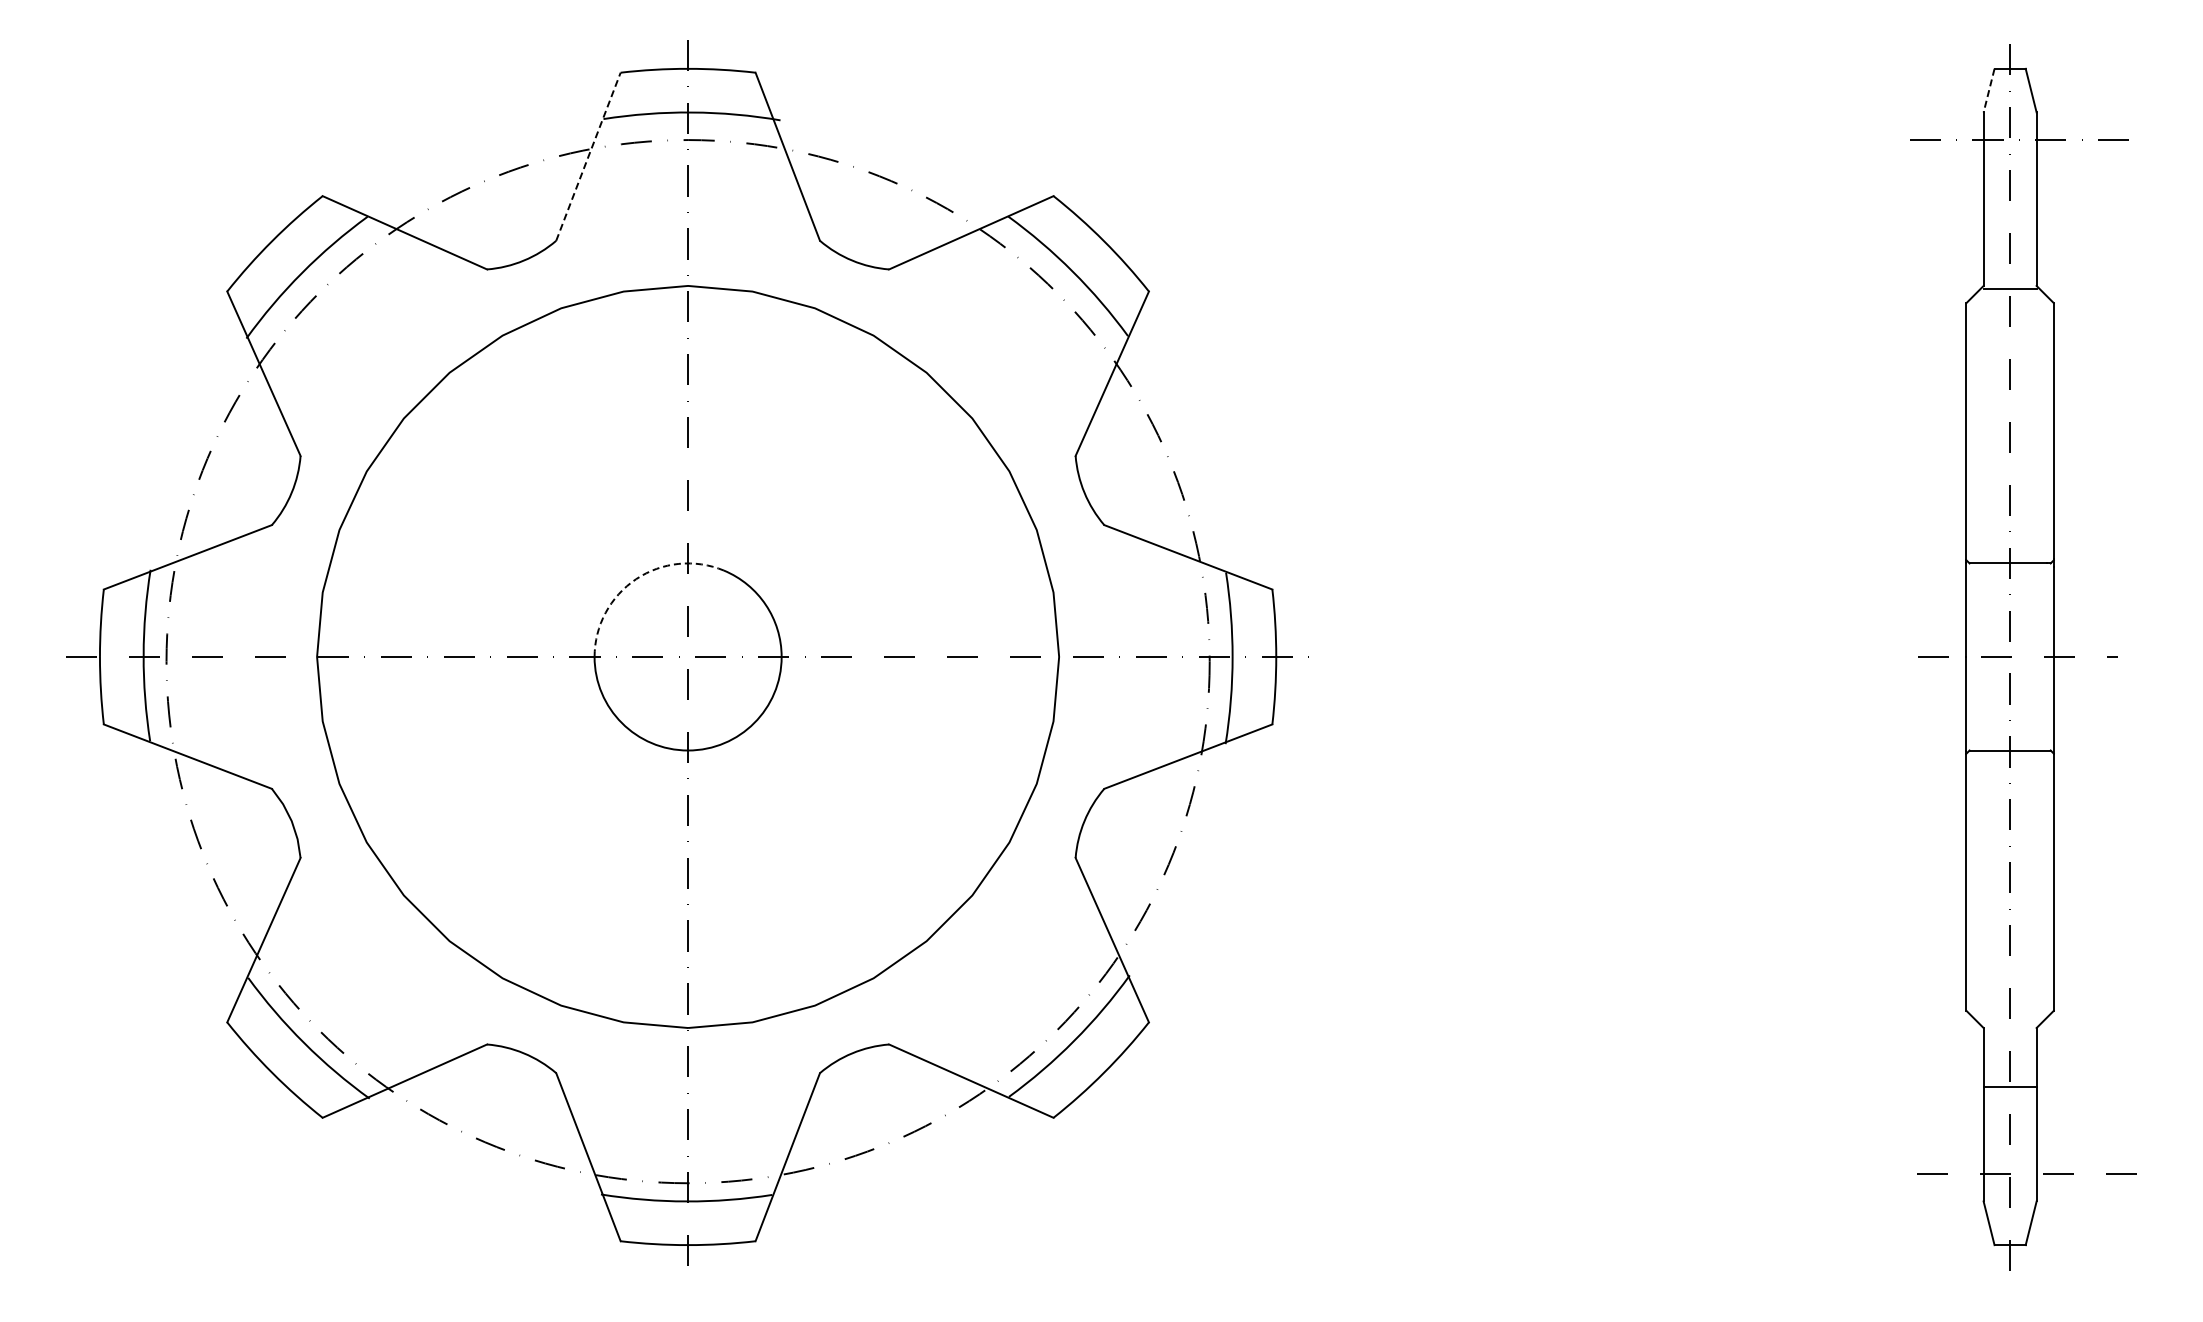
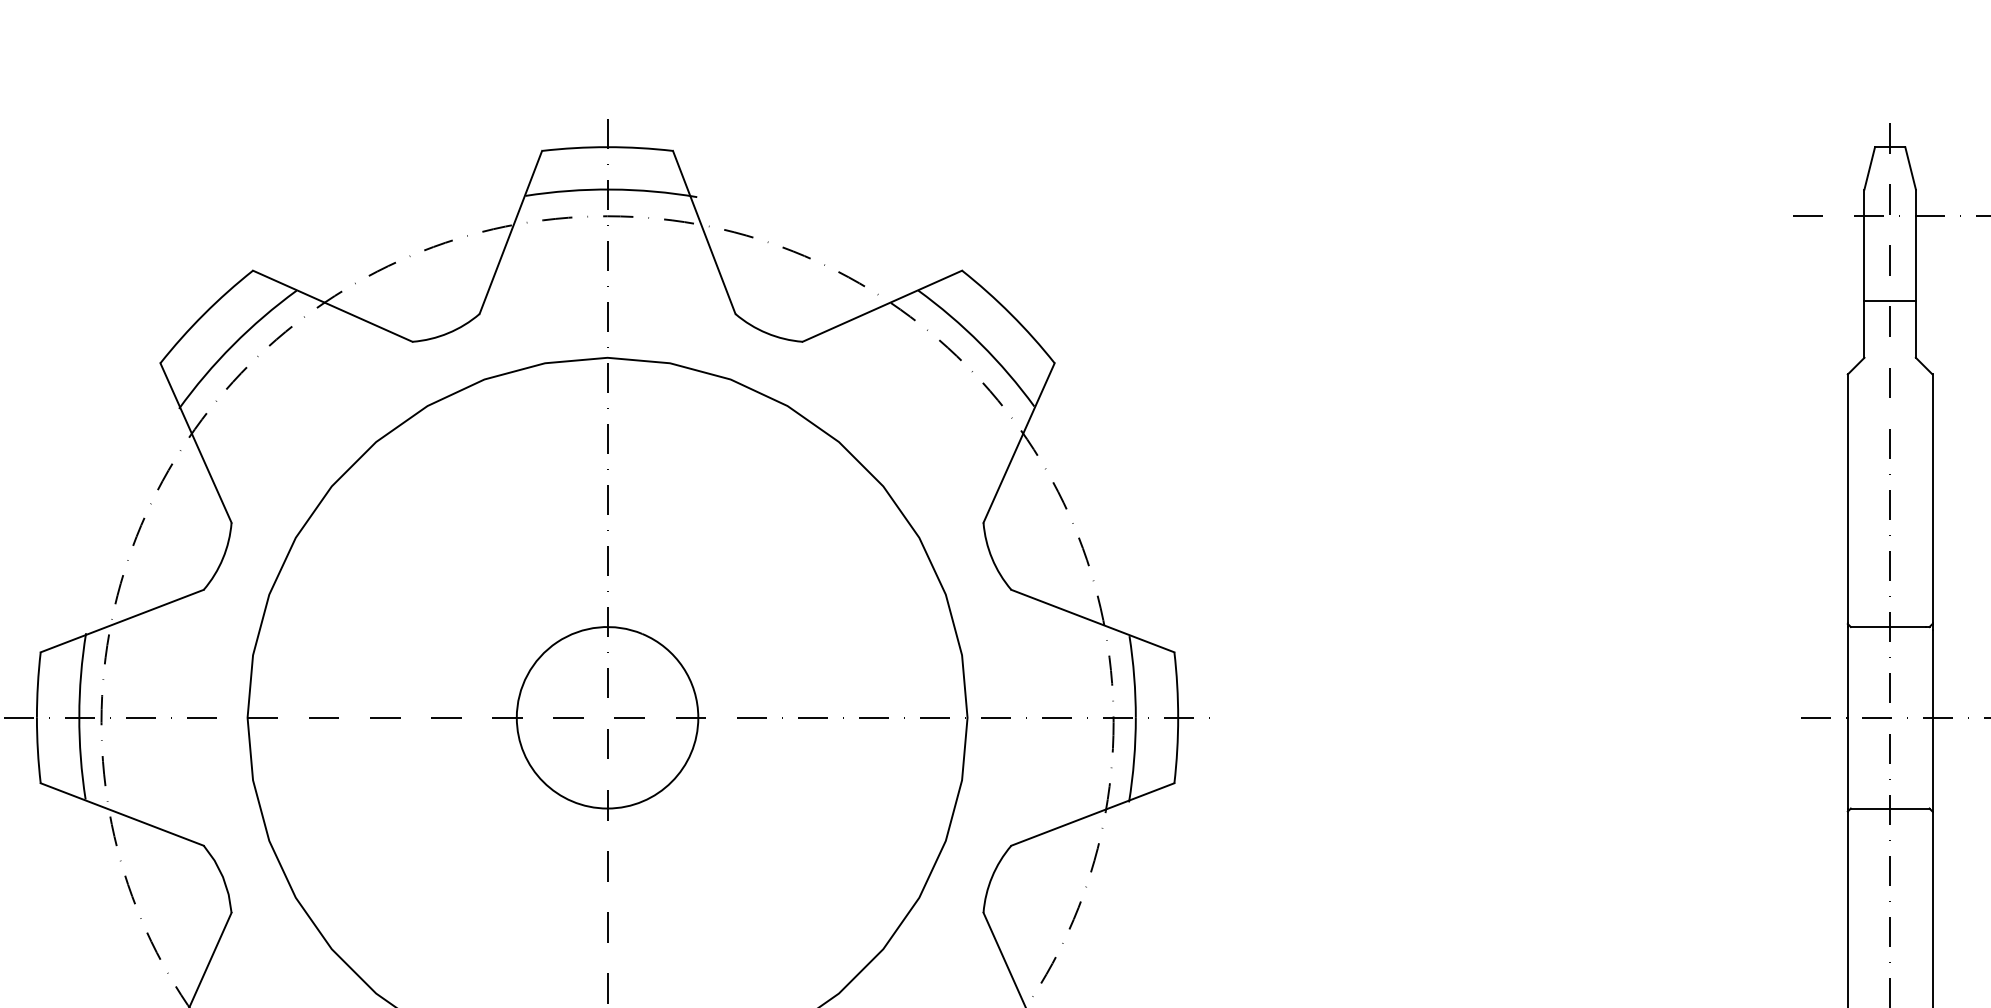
line: (1988, 91) -> (1869, 169), dashed -> solid
line: (588, 156) -> (510, 232), dashed -> solid
line: (2009, 288) -> (1889, 300), moved
arc: (636, 579) -> (557, 642), dashed -> solid

